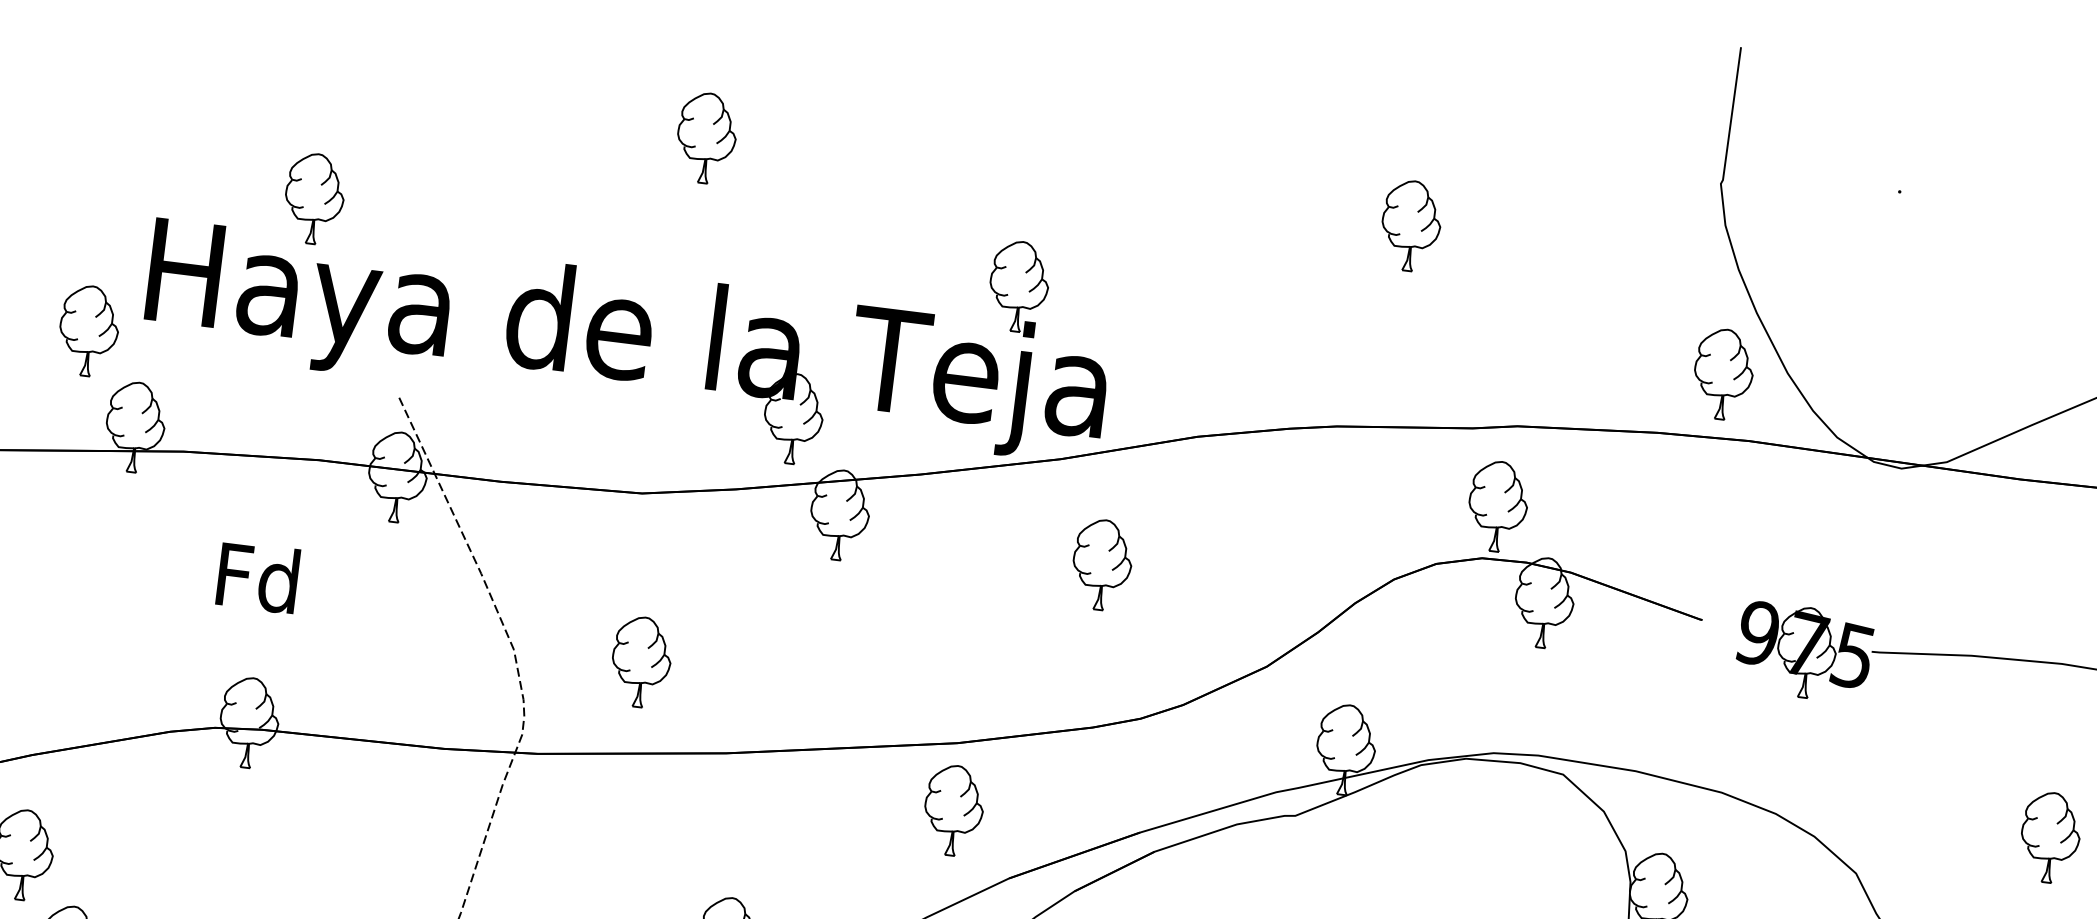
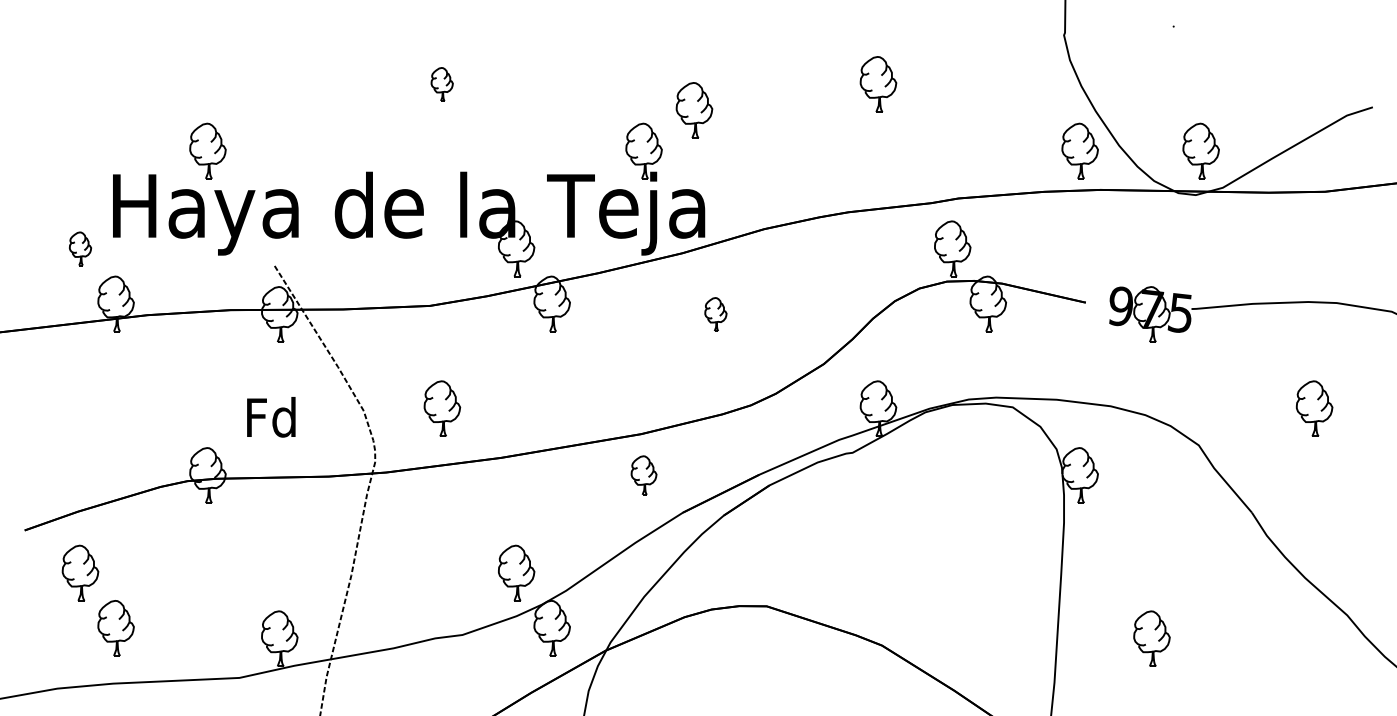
part: (705, 138) -> (441, 84), size x0.6
part: (1108, 231) -> (694, 110), added
part: (89, 330) -> (80, 248), size x0.6
part: (1918, 397) -> (1200, 150), added
part: (1101, 564) -> (715, 314), size x0.6
text: (258, 577) -> (271, 417), moved
part: (952, 810) -> (643, 475), size x0.7

